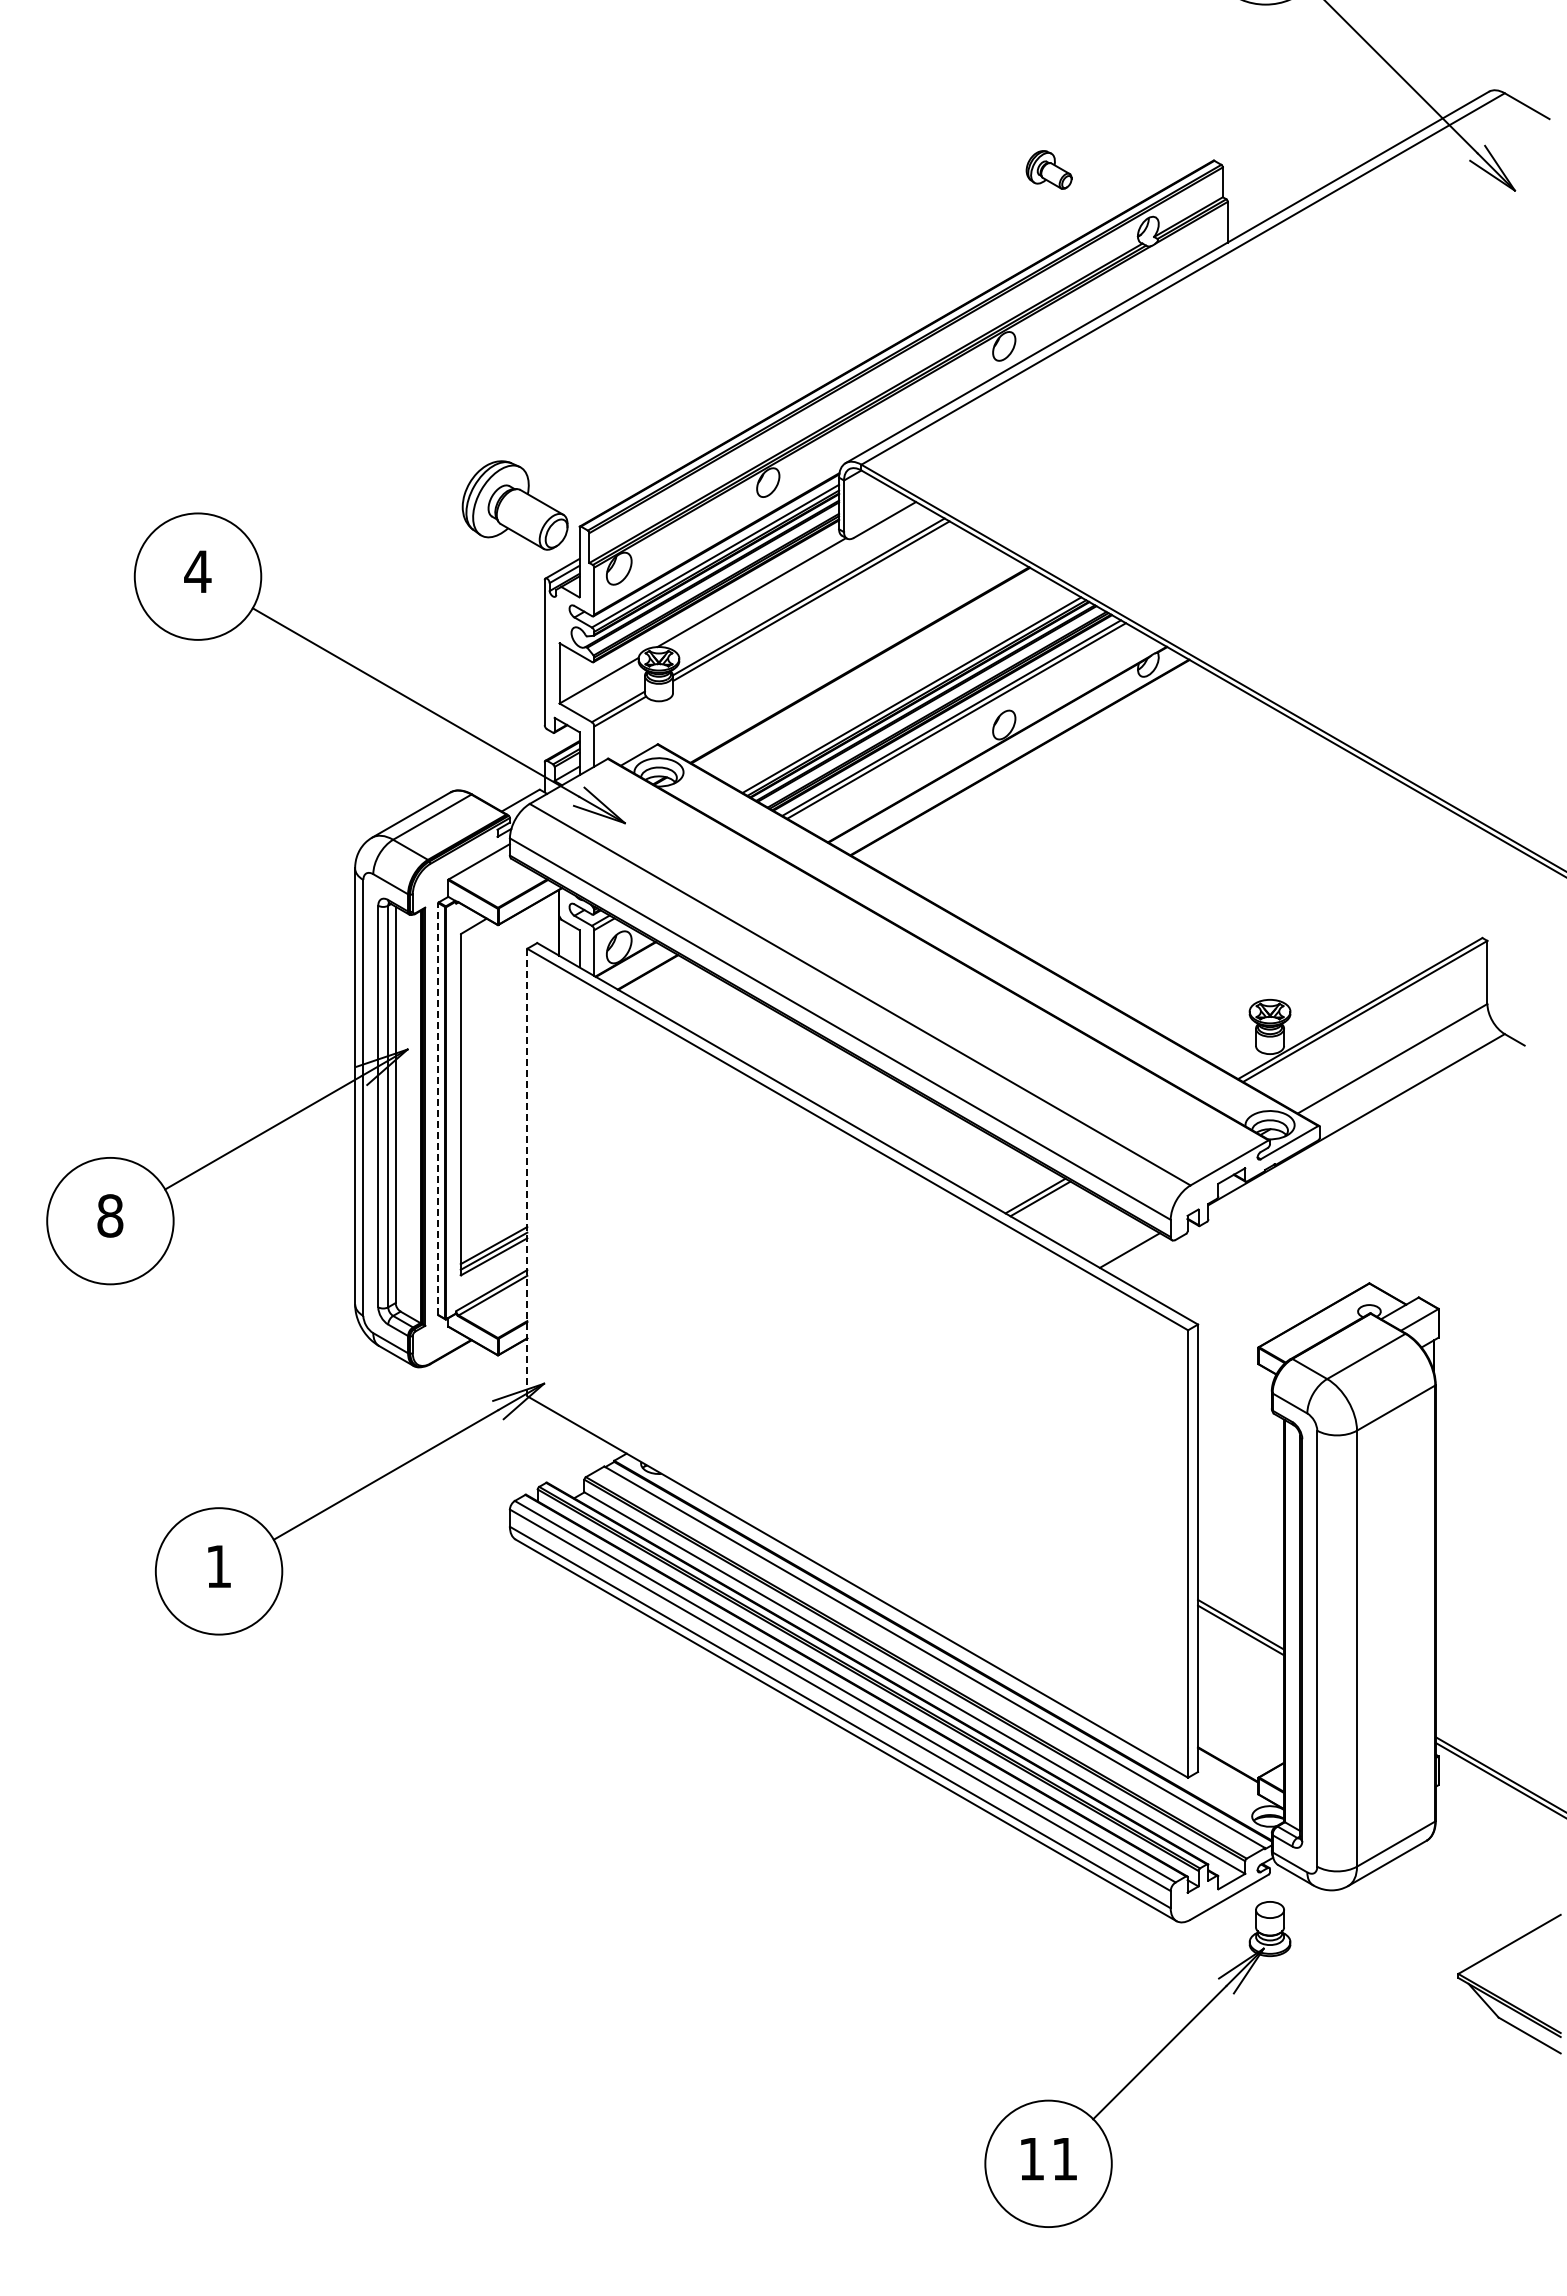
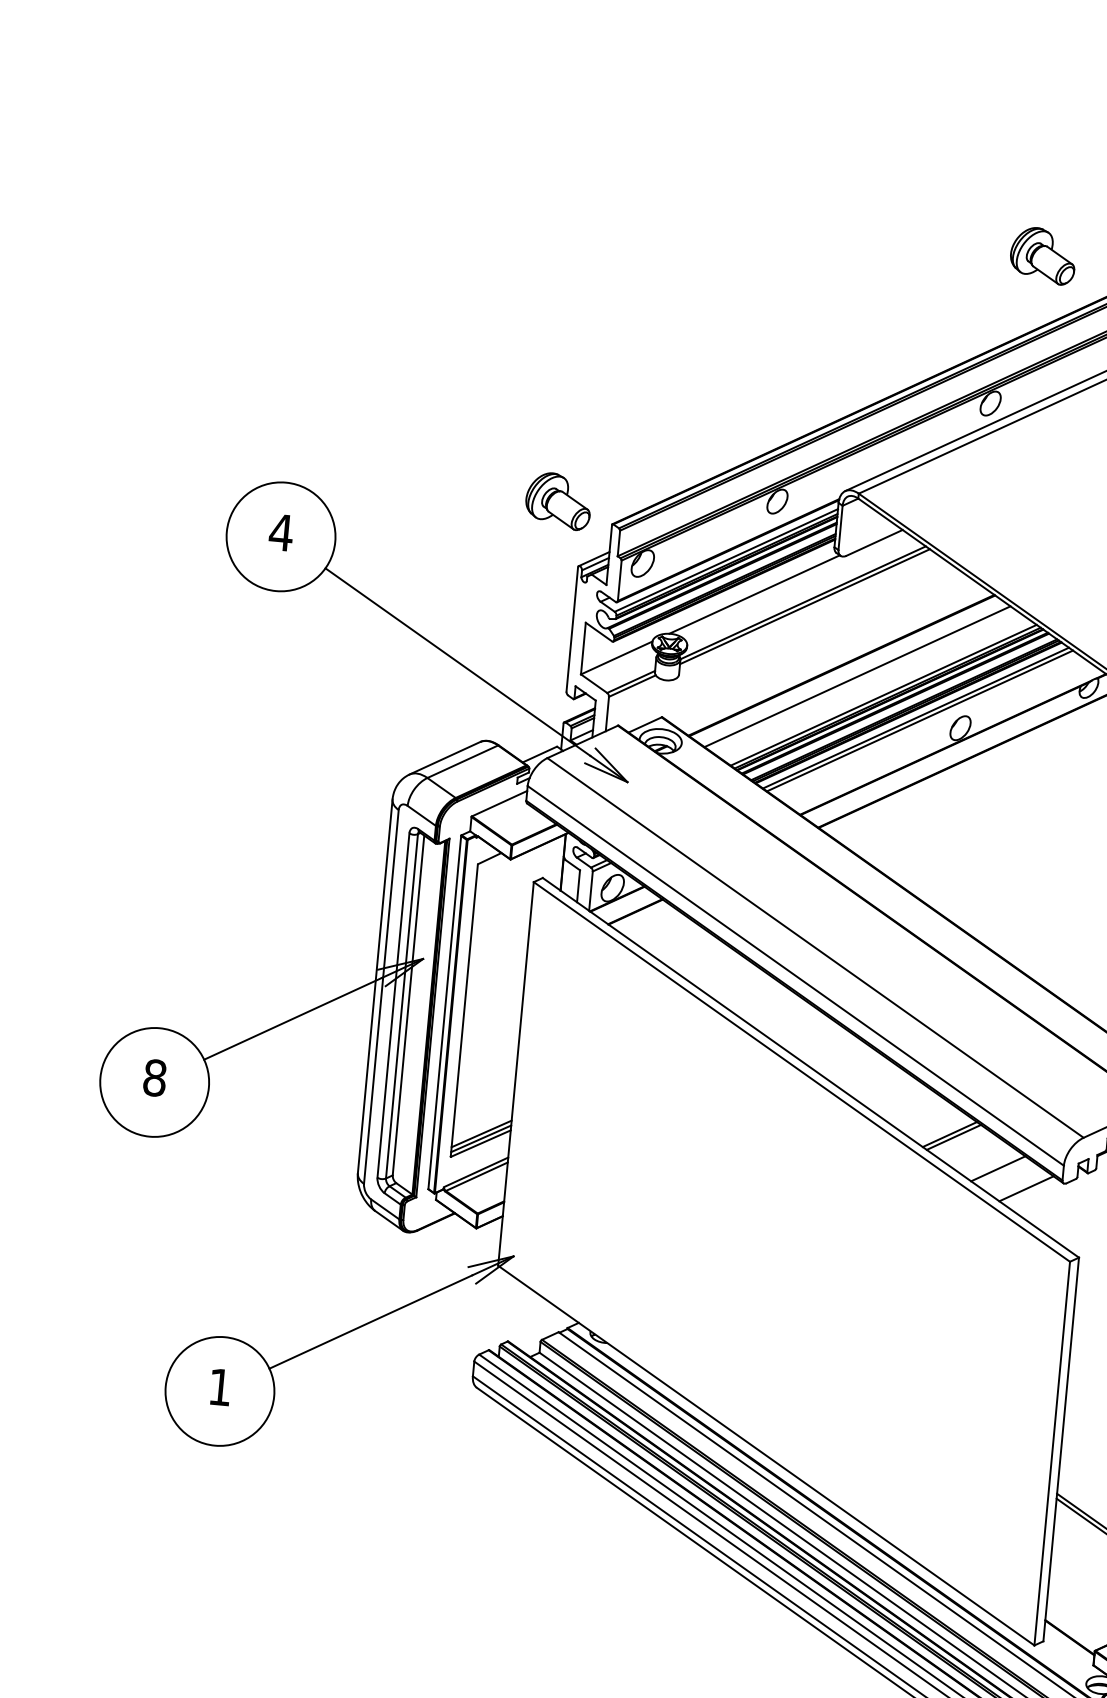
part: (1048, 169) -> (1042, 255), size x1.67
part: (514, 505) -> (558, 501), size x0.71
line: (879, 676) -> (857, 676), added
line: (438, 1109) -> (444, 1012), dashed -> solid
line: (527, 1172) -> (516, 1073), dashed -> solid
line: (1095, 1230) -> (998, 1168), added

